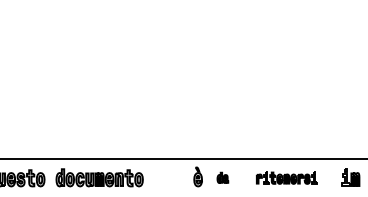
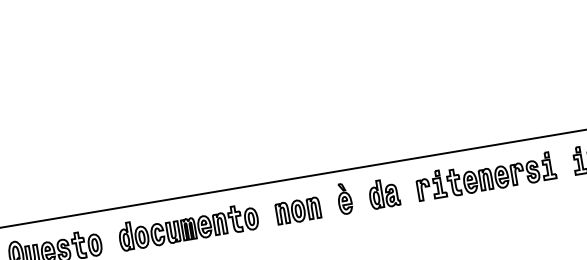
part: (222, 177) -> (383, 193), size x1.67
part: (286, 177) -> (485, 176), size x1.43
part: (168, 179) -> (298, 210), added

